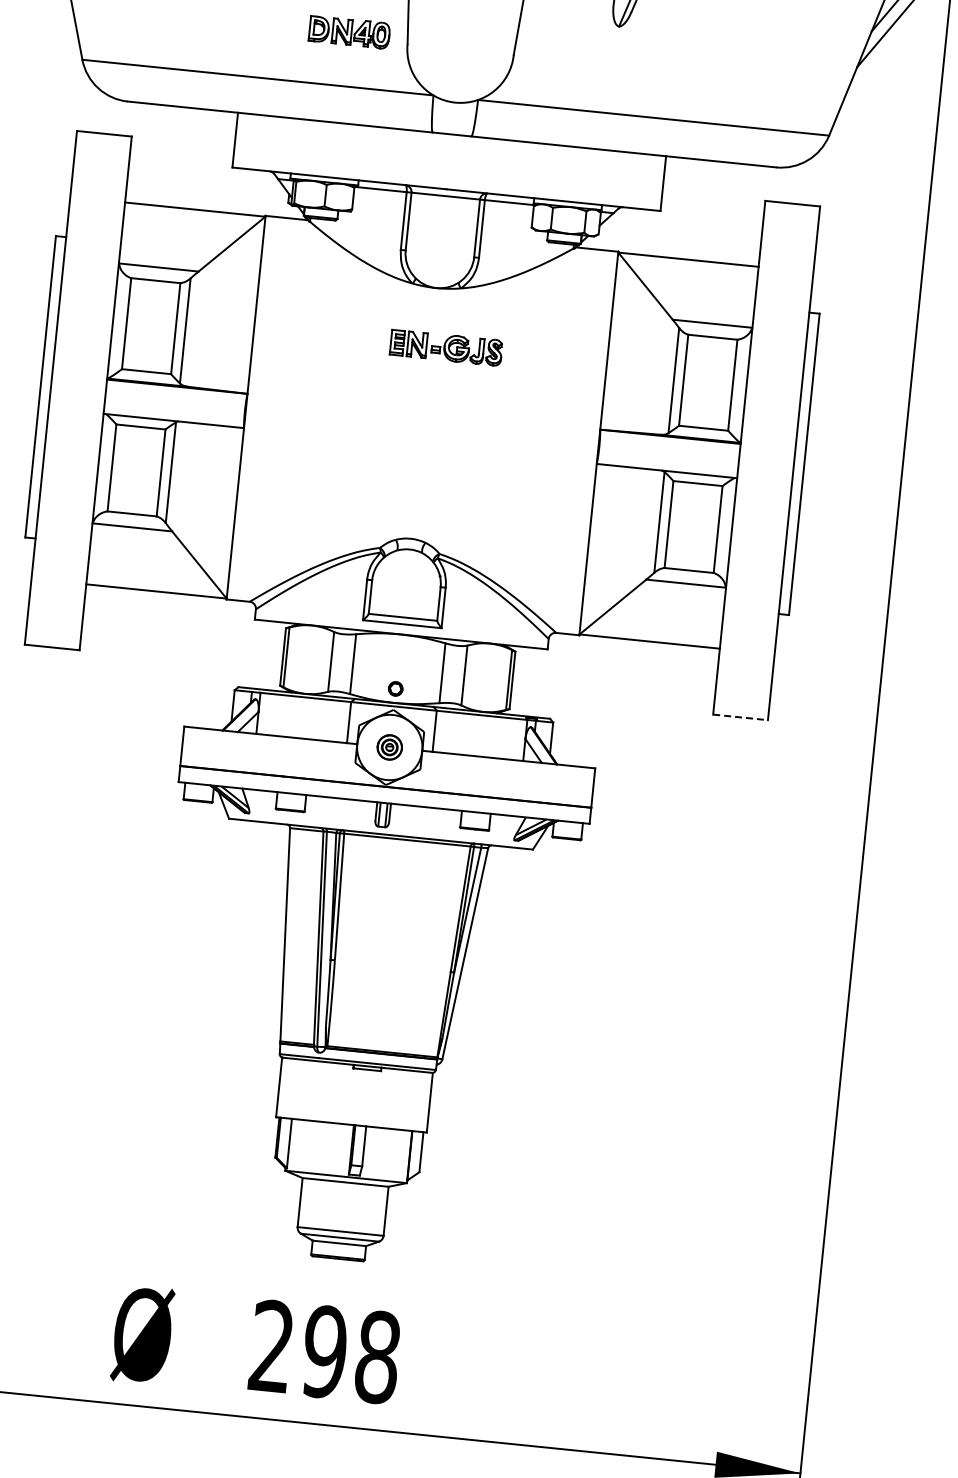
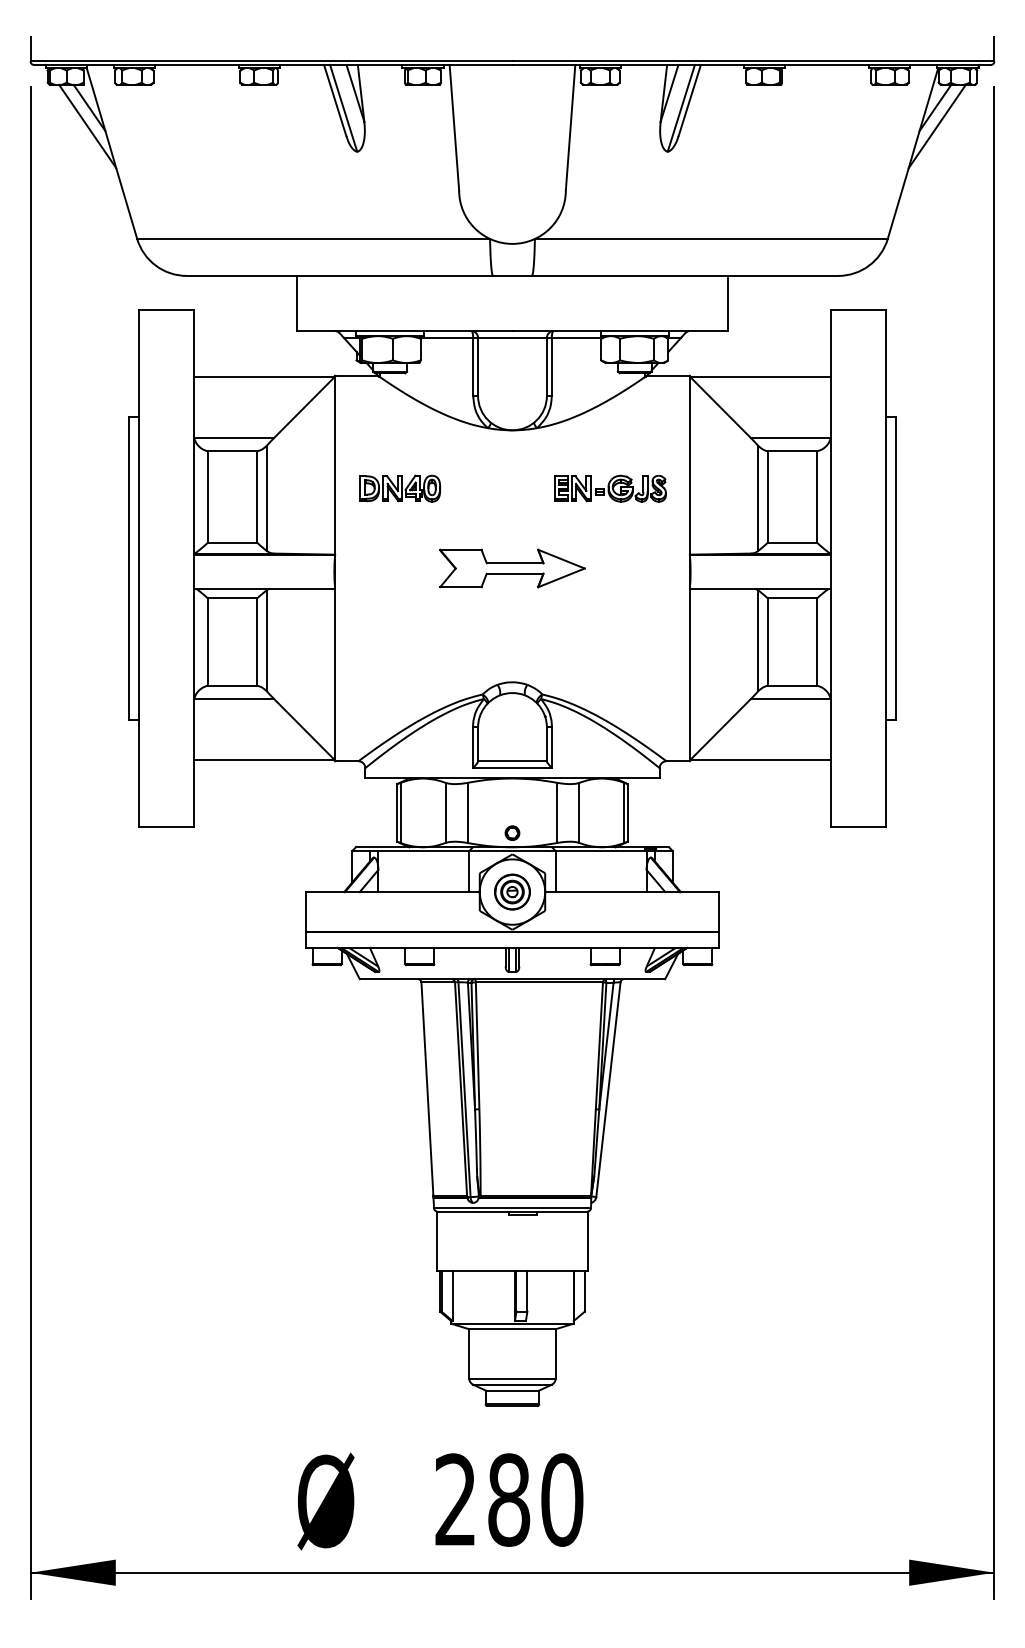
part: (349, 32) -> (400, 488), moved
part: (446, 347) -> (610, 488), moved
part: (422, 425) -> (512, 568), added
line: (740, 717) -> (858, 826), dashed -> solid
part: (389, 746) -> (512, 891), size x1.43
text: (351, 1354) -> (535, 1499), 298 -> 280

